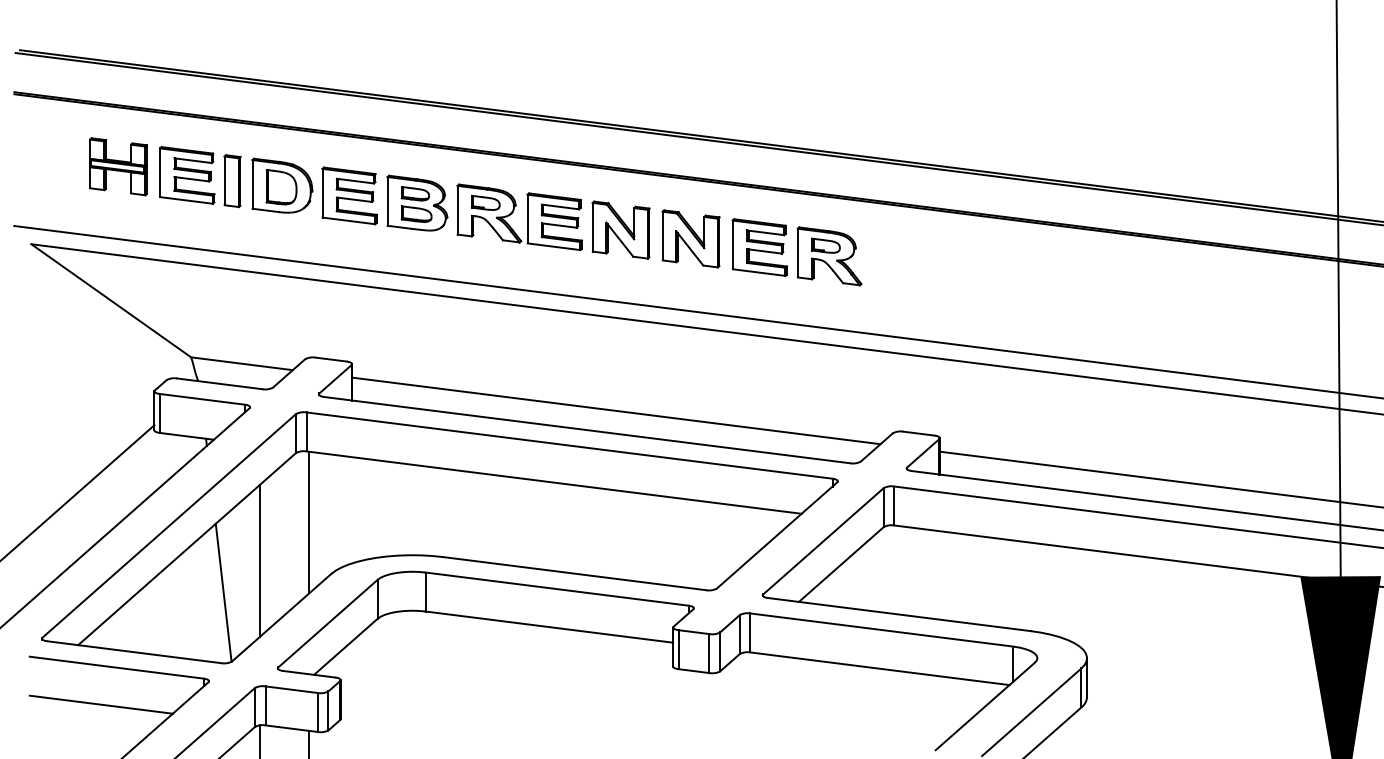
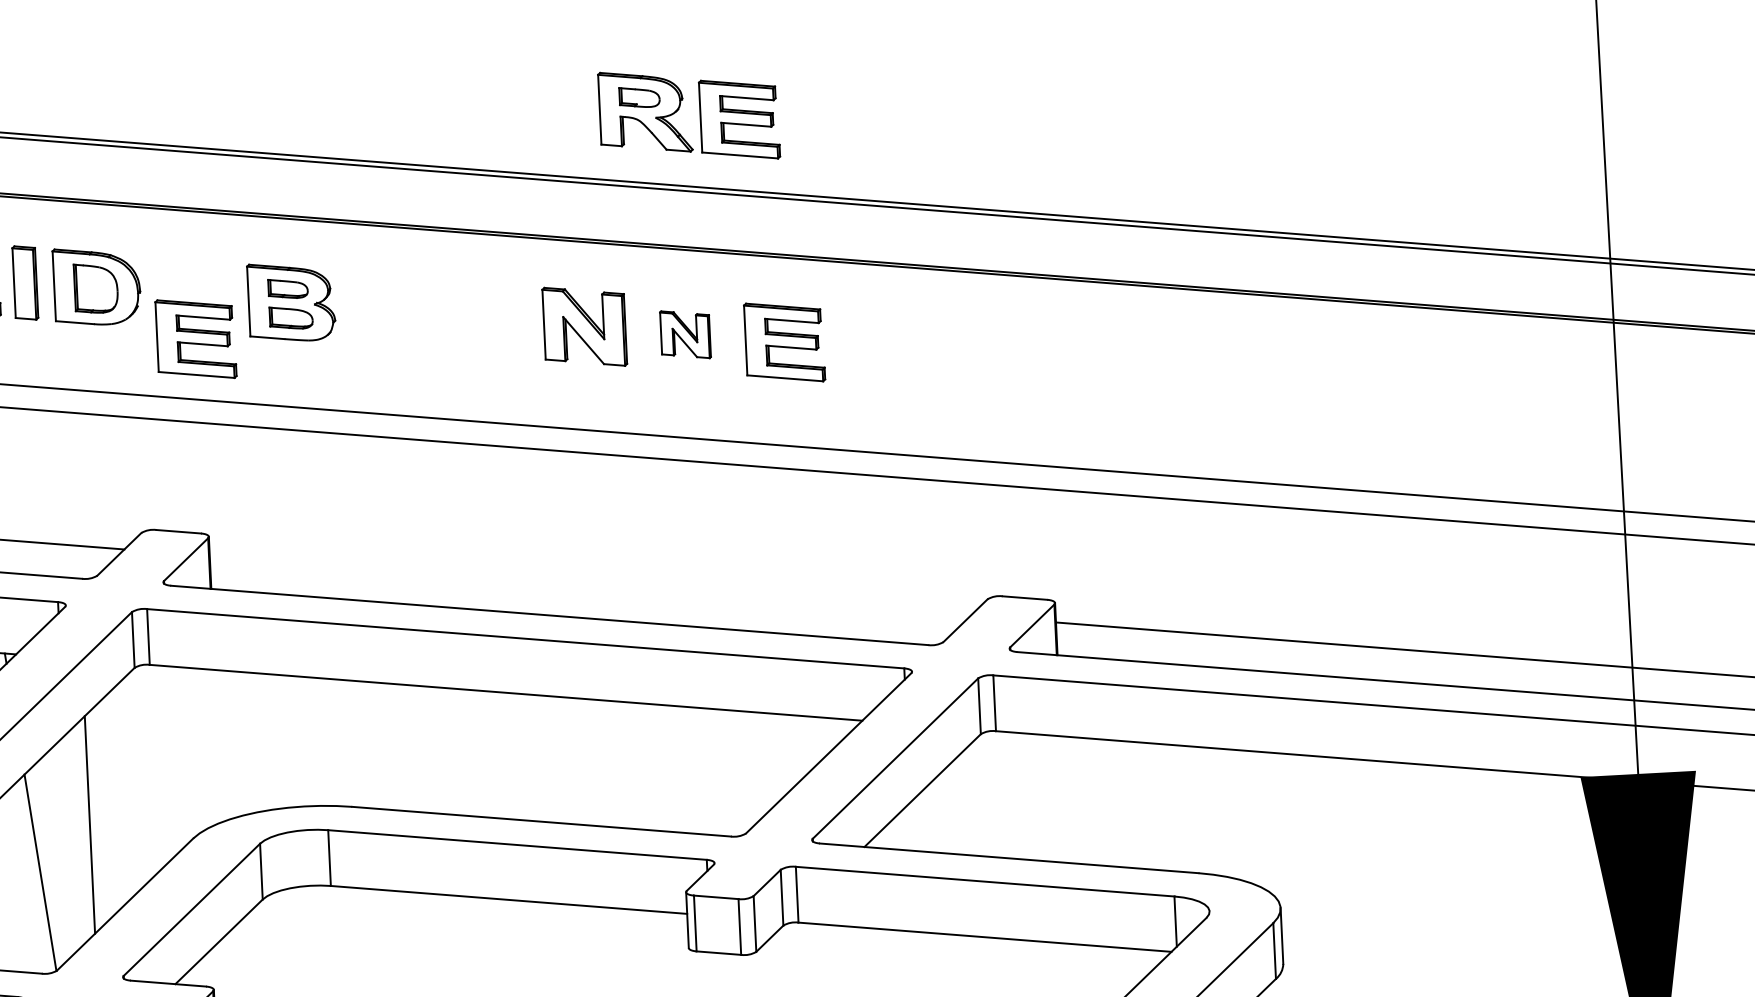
part: (349, 195) -> (195, 338), moved
part: (513, 212) -> (679, 109), moved
part: (690, 238) -> (684, 334), size x0.6
part: (829, 256) -> (884, 350), removed
line: (616, 410) -> (590, 585), removed
line: (309, 522) -> (158, 766), removed

